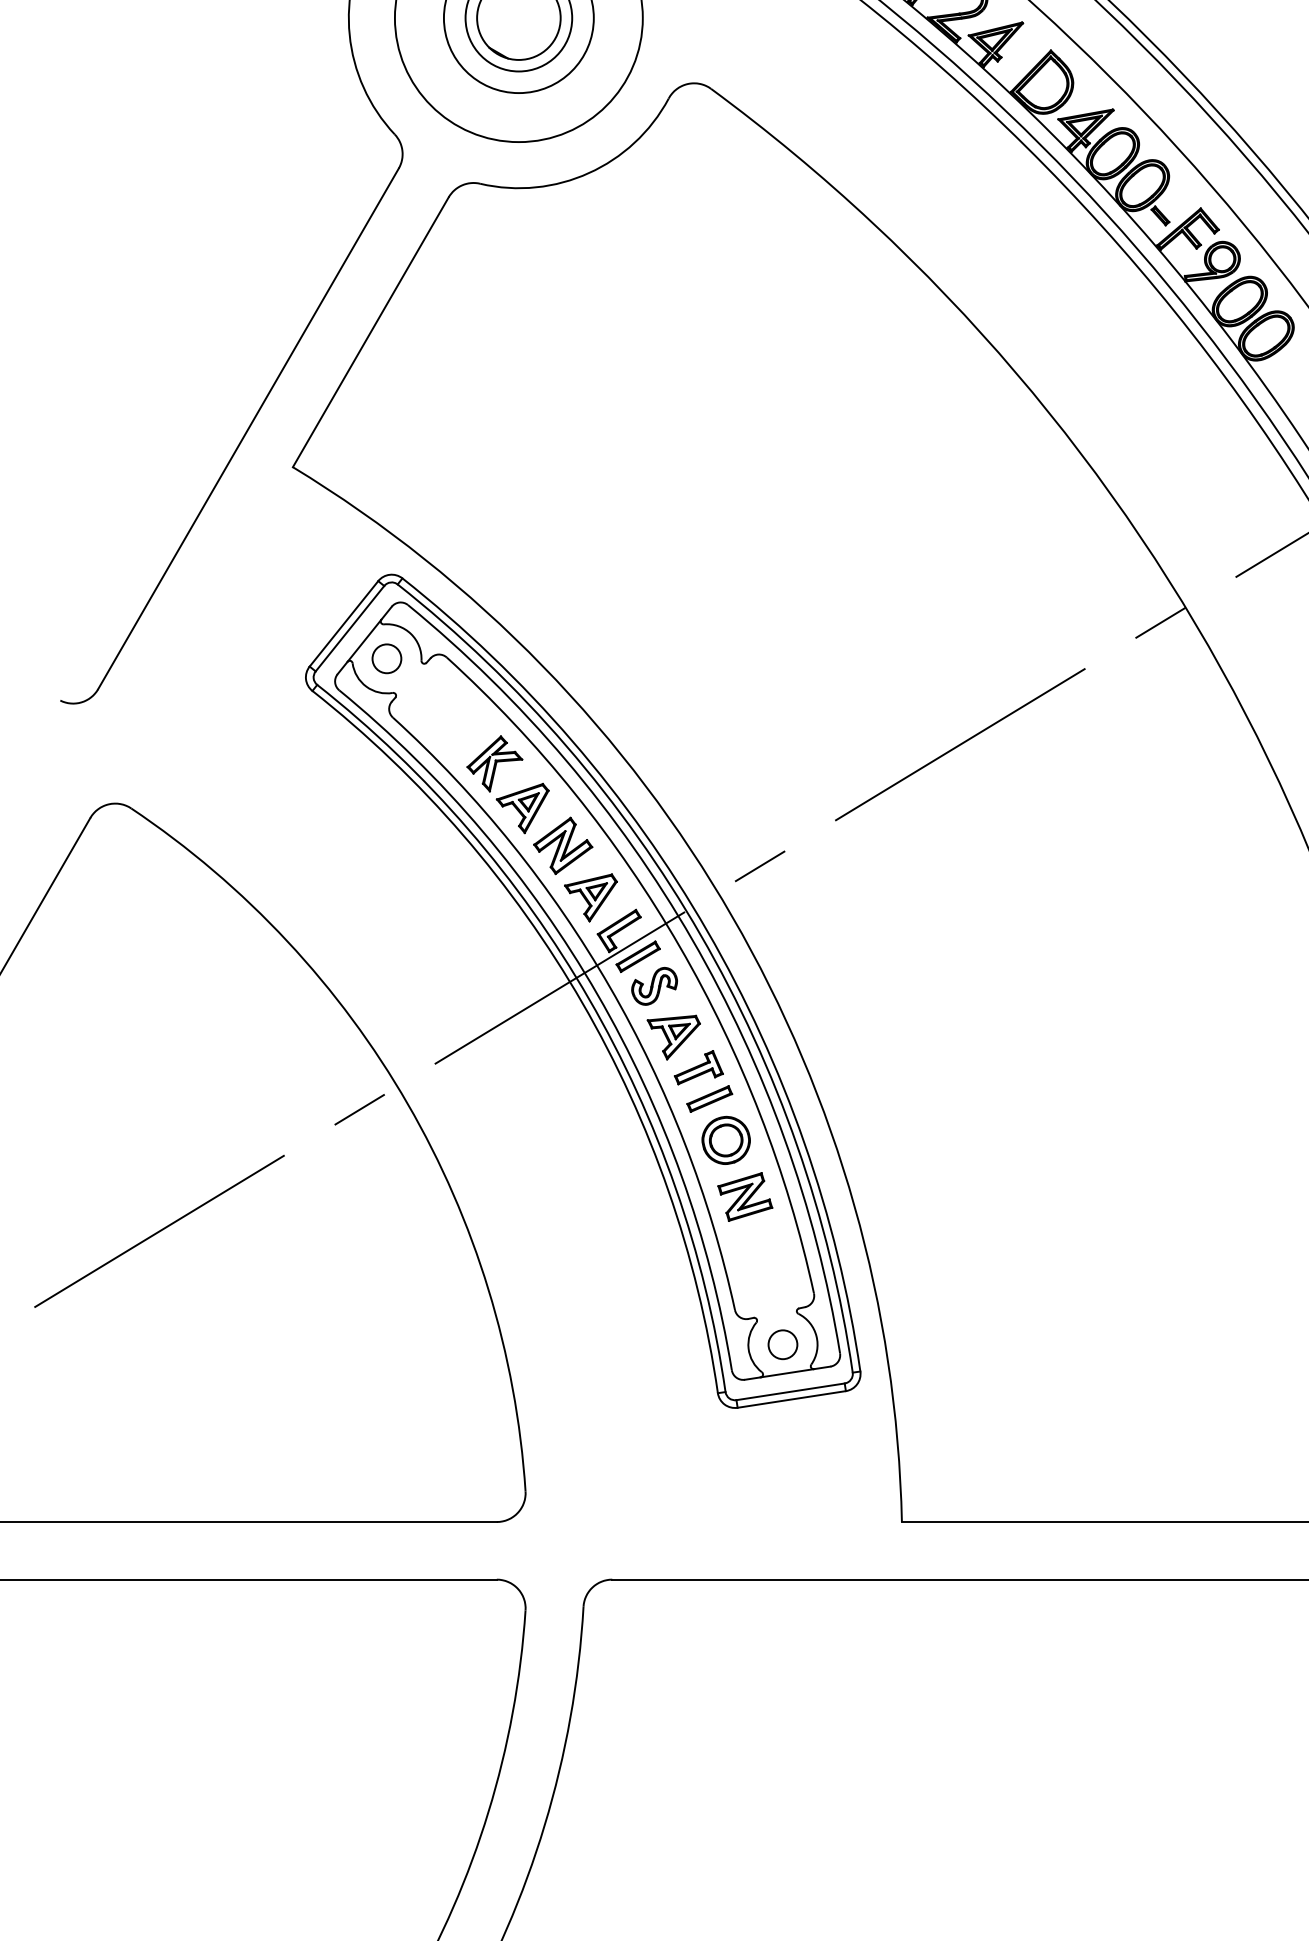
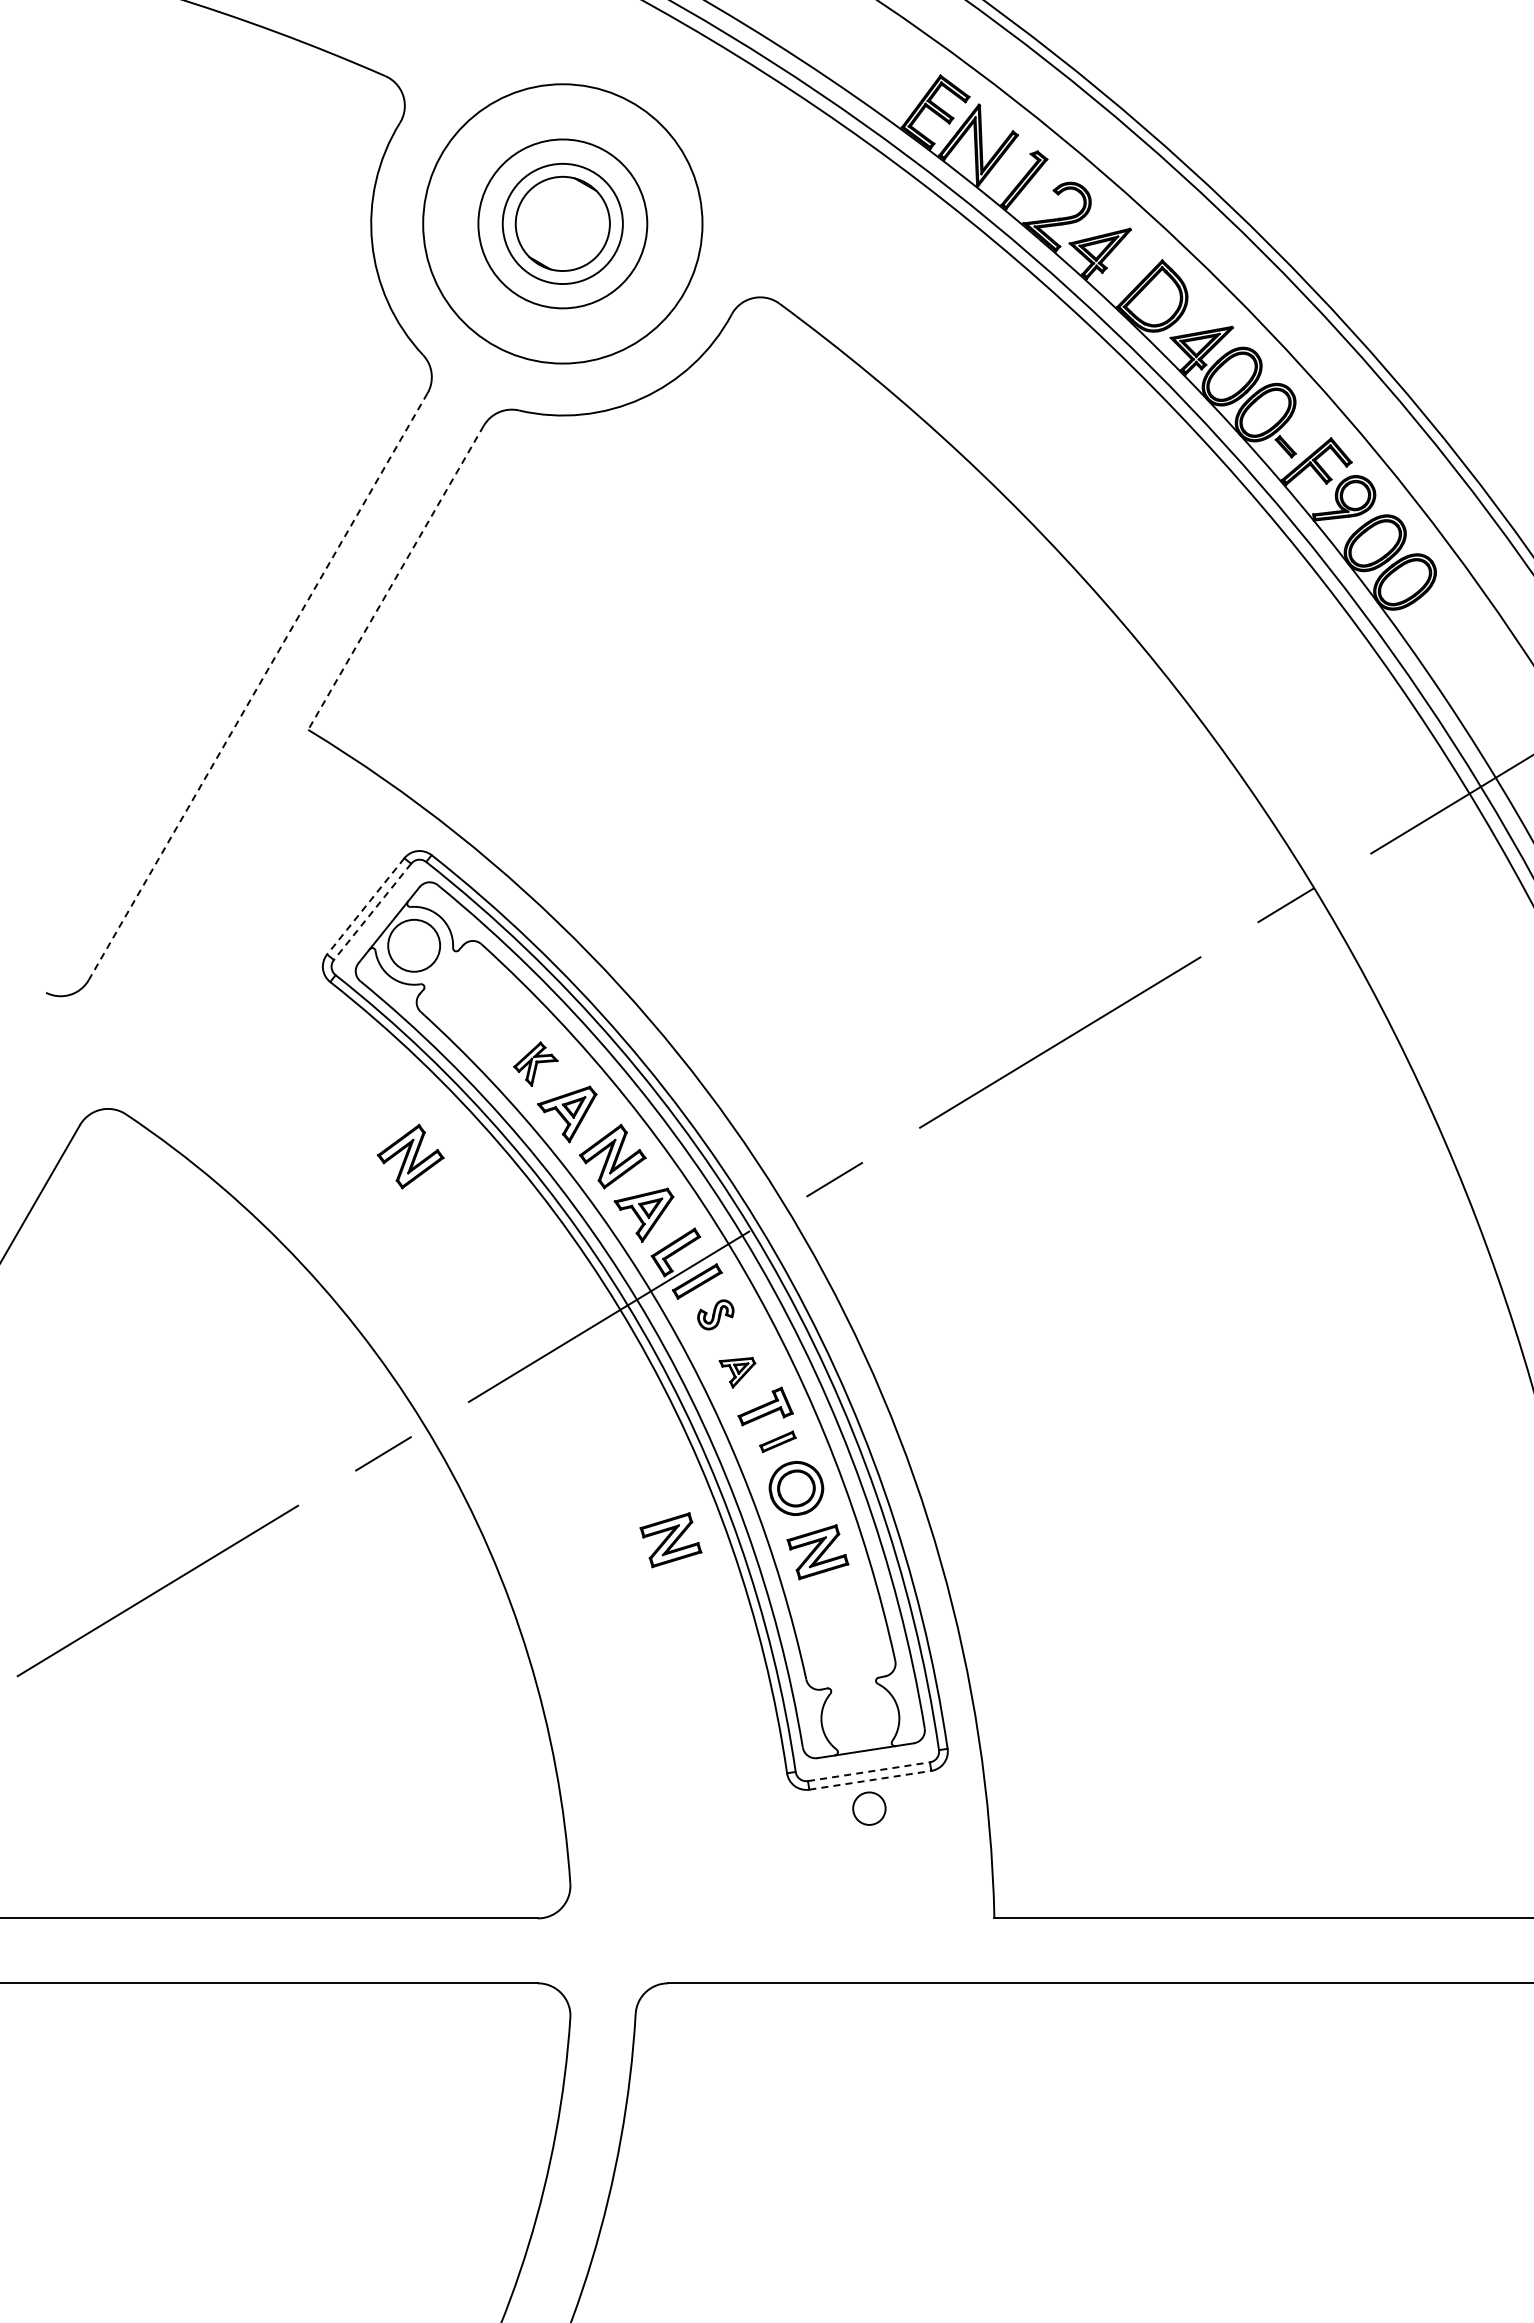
line: (370, 331) -> (395, 577), solid -> dashed
line: (248, 428) -> (258, 686), solid -> dashed
line: (343, 623) -> (365, 906), solid -> dashed
line: (349, 628) -> (372, 911), solid -> dashed
circle: (386, 658) -> (413, 945), size x1.6
part: (494, 764) -> (535, 1064), size x0.7
part: (383, 845) -> (410, 1156), added
part: (654, 986) -> (715, 1314), size x0.7
part: (673, 1037) -> (737, 1372), size x0.6
part: (709, 1098) -> (777, 1441), size x0.7
part: (614, 1186) -> (670, 1540), added
circle: (783, 1344) -> (869, 1808), moved
line: (790, 1391) -> (868, 1771), solid -> dashed
line: (791, 1399) -> (870, 1780), solid -> dashed

